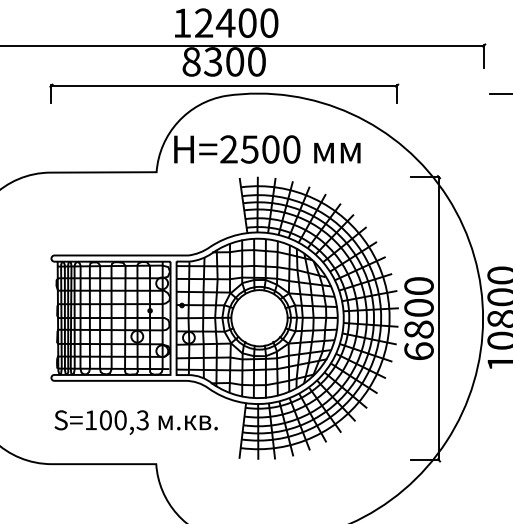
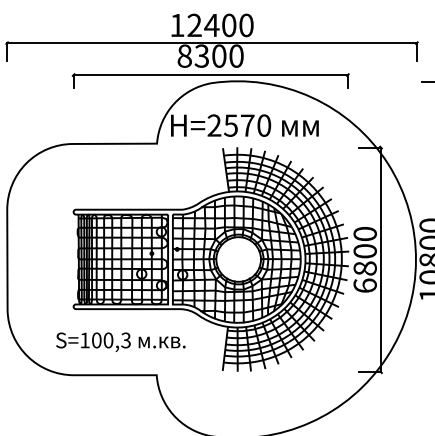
text: (270, 149) -> (247, 125), H=2500 -> H=2570
text: (135, 421) -> (120, 341), moved

